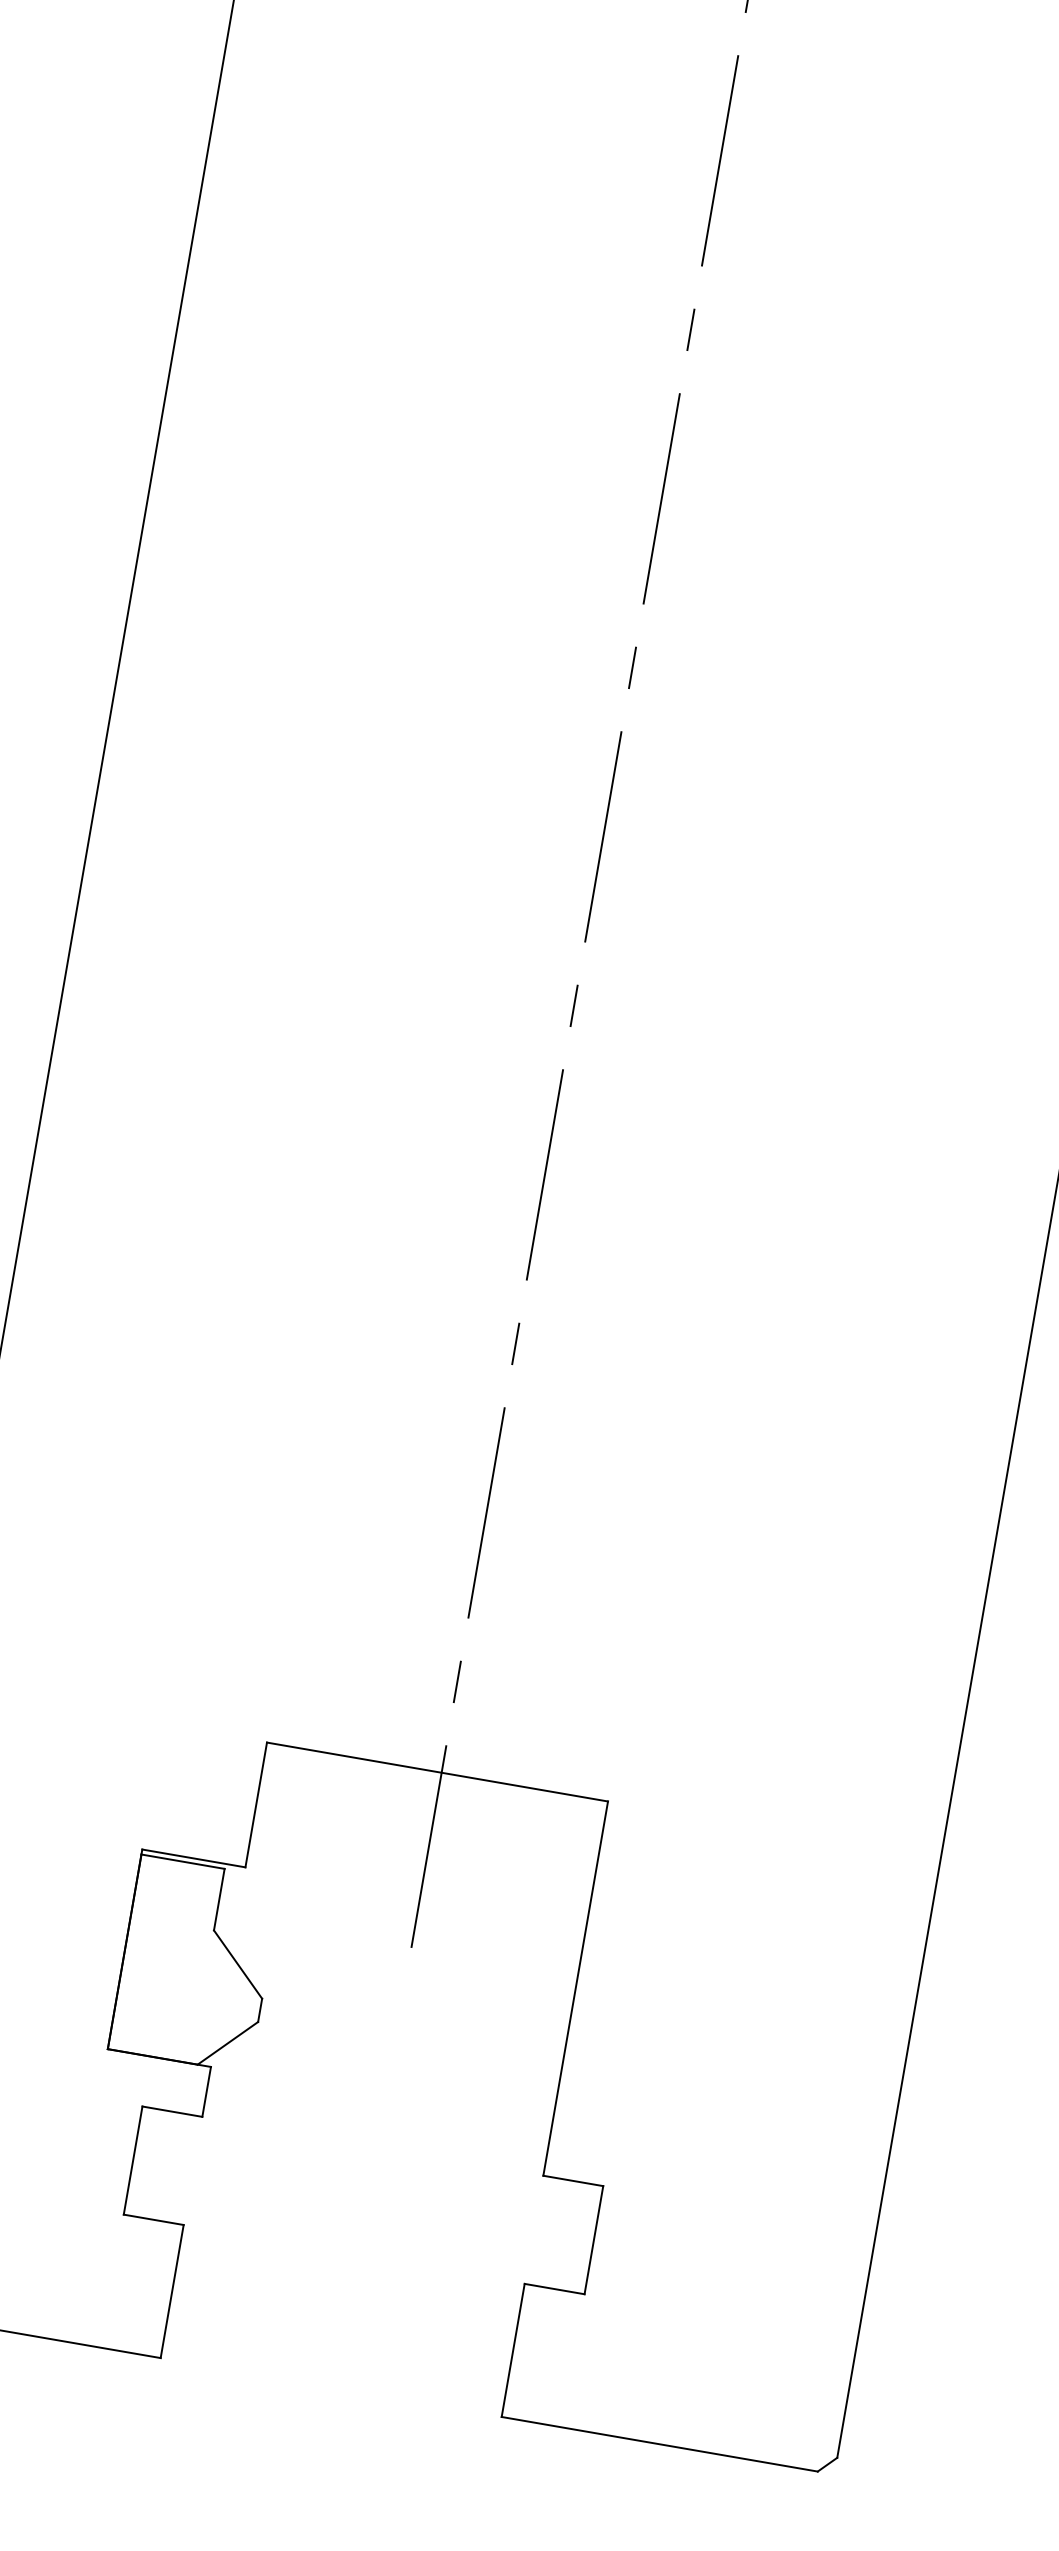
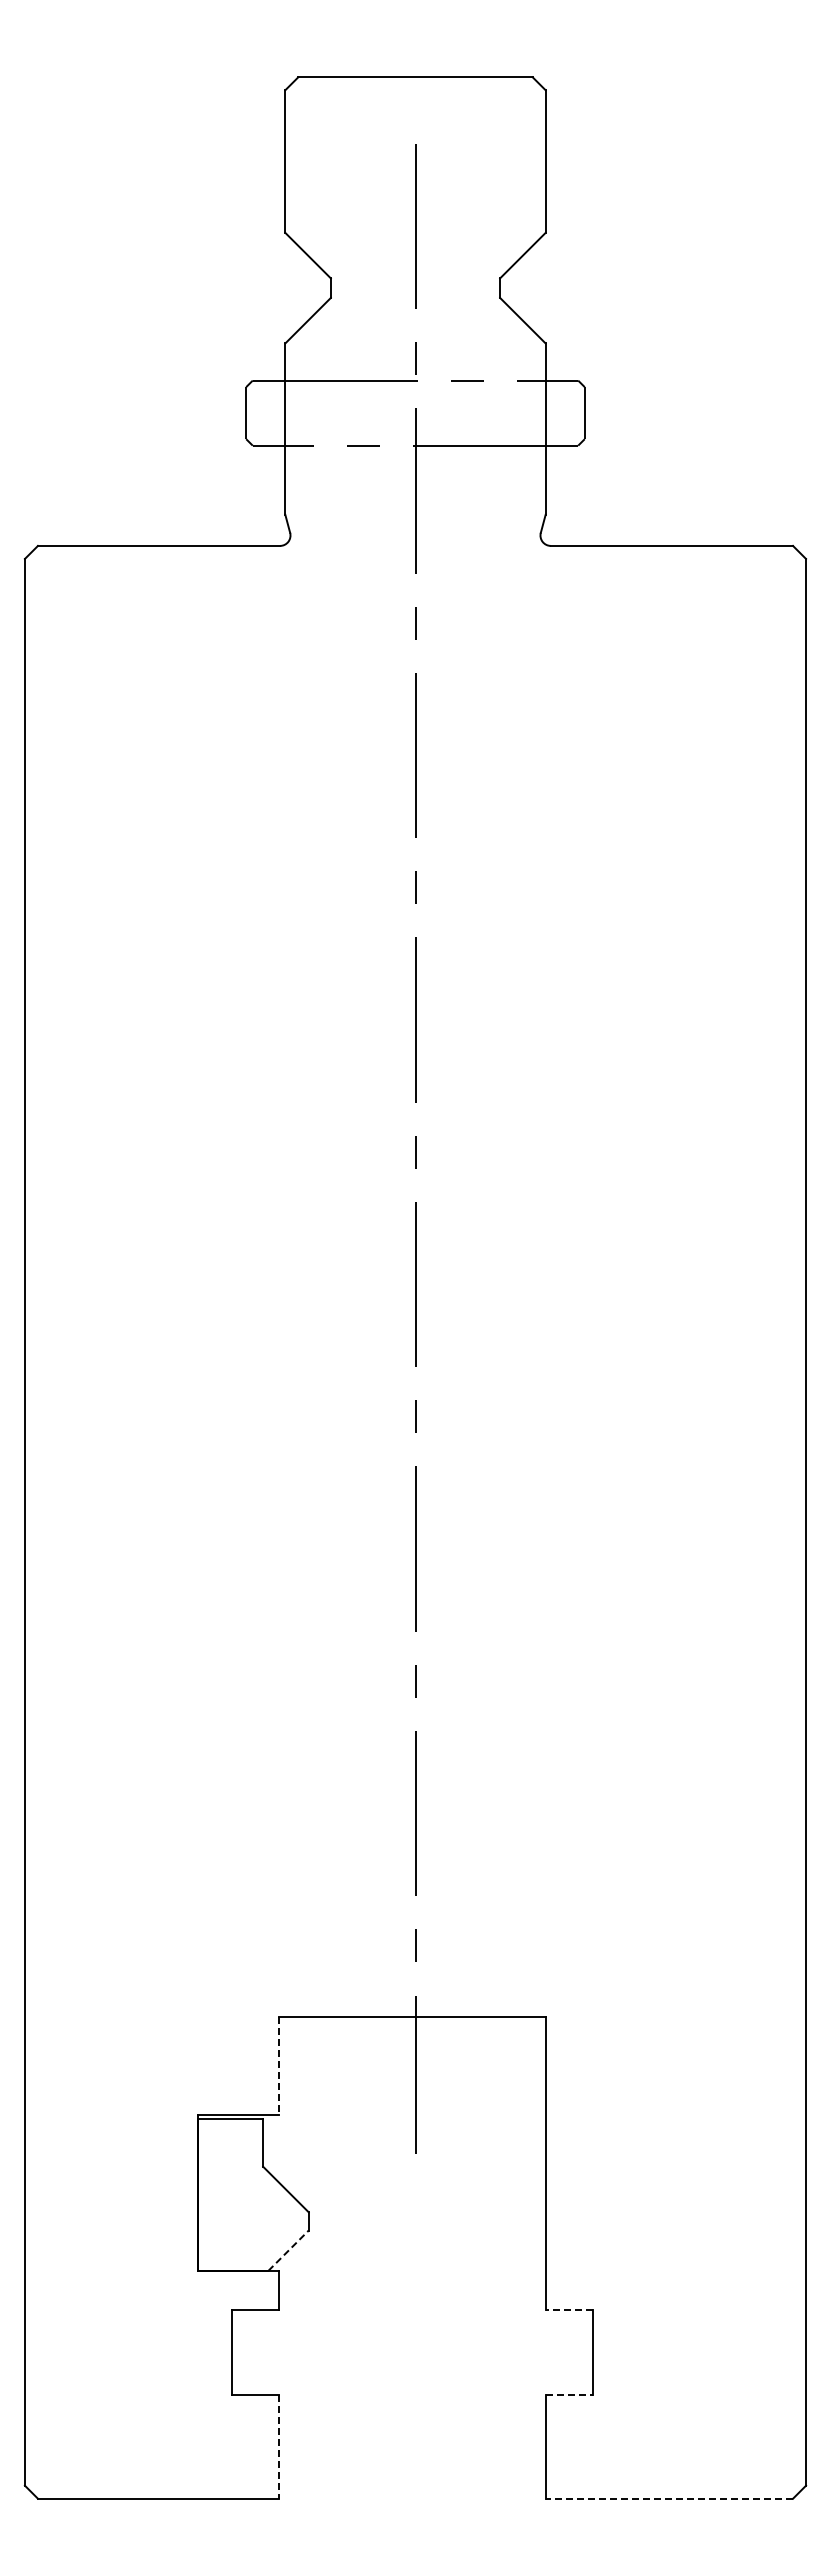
line: (255, 1804) -> (278, 2065), solid -> dashed
line: (227, 2043) -> (288, 2250), solid -> dashed
line: (572, 2180) -> (568, 2309), solid -> dashed
line: (555, 2289) -> (569, 2394), solid -> dashed
line: (171, 2292) -> (278, 2447), solid -> dashed
line: (659, 2444) -> (669, 2498), solid -> dashed

